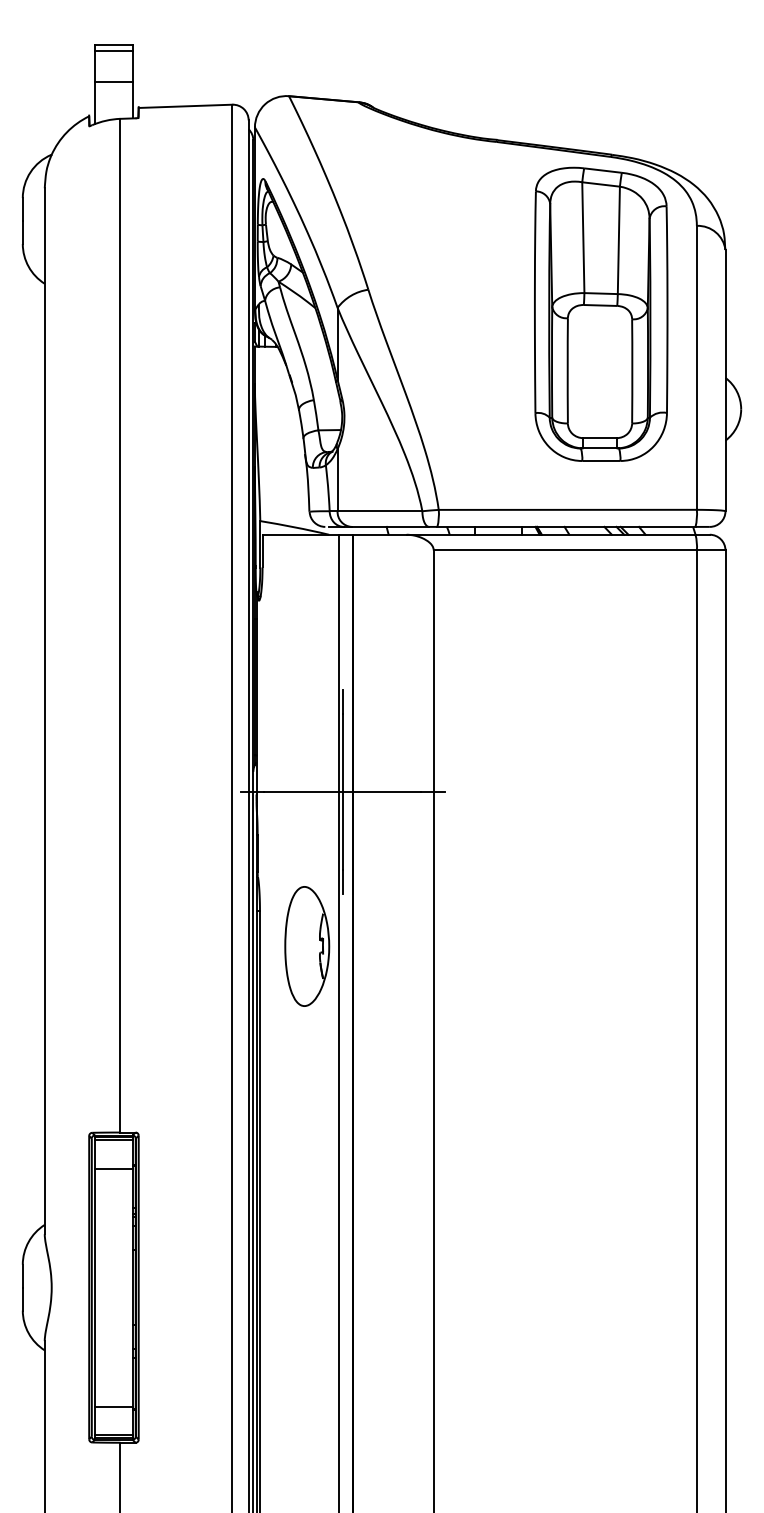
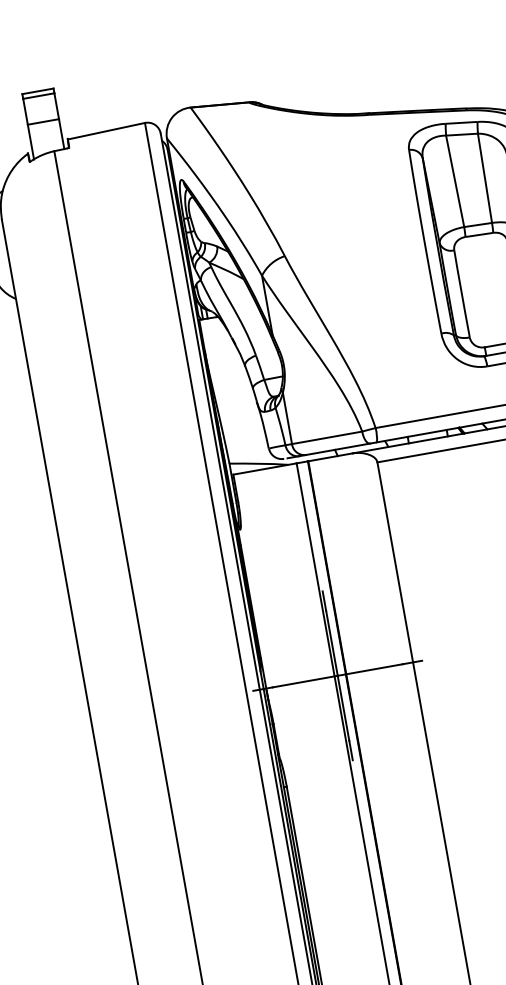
part: (307, 946) -> (331, 808), removed

